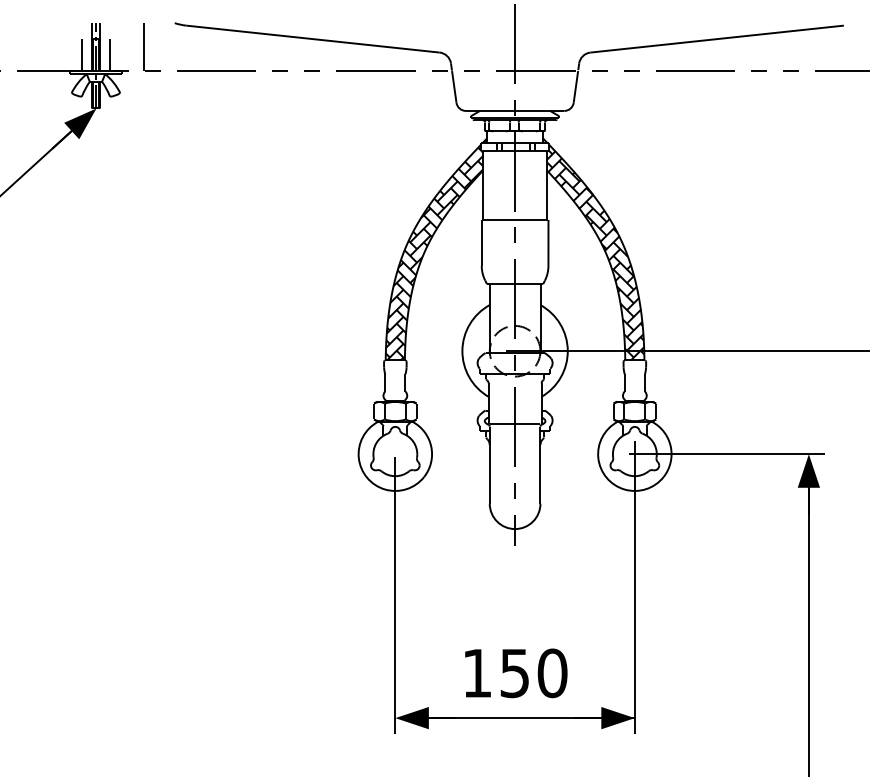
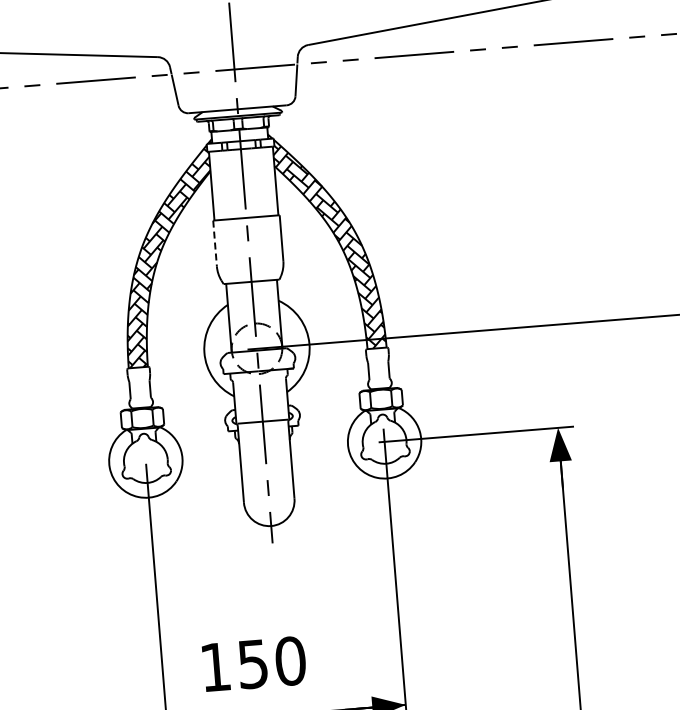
line: (481, 243) -> (214, 244), solid -> dashed
text: (516, 673) -> (254, 664), moved

